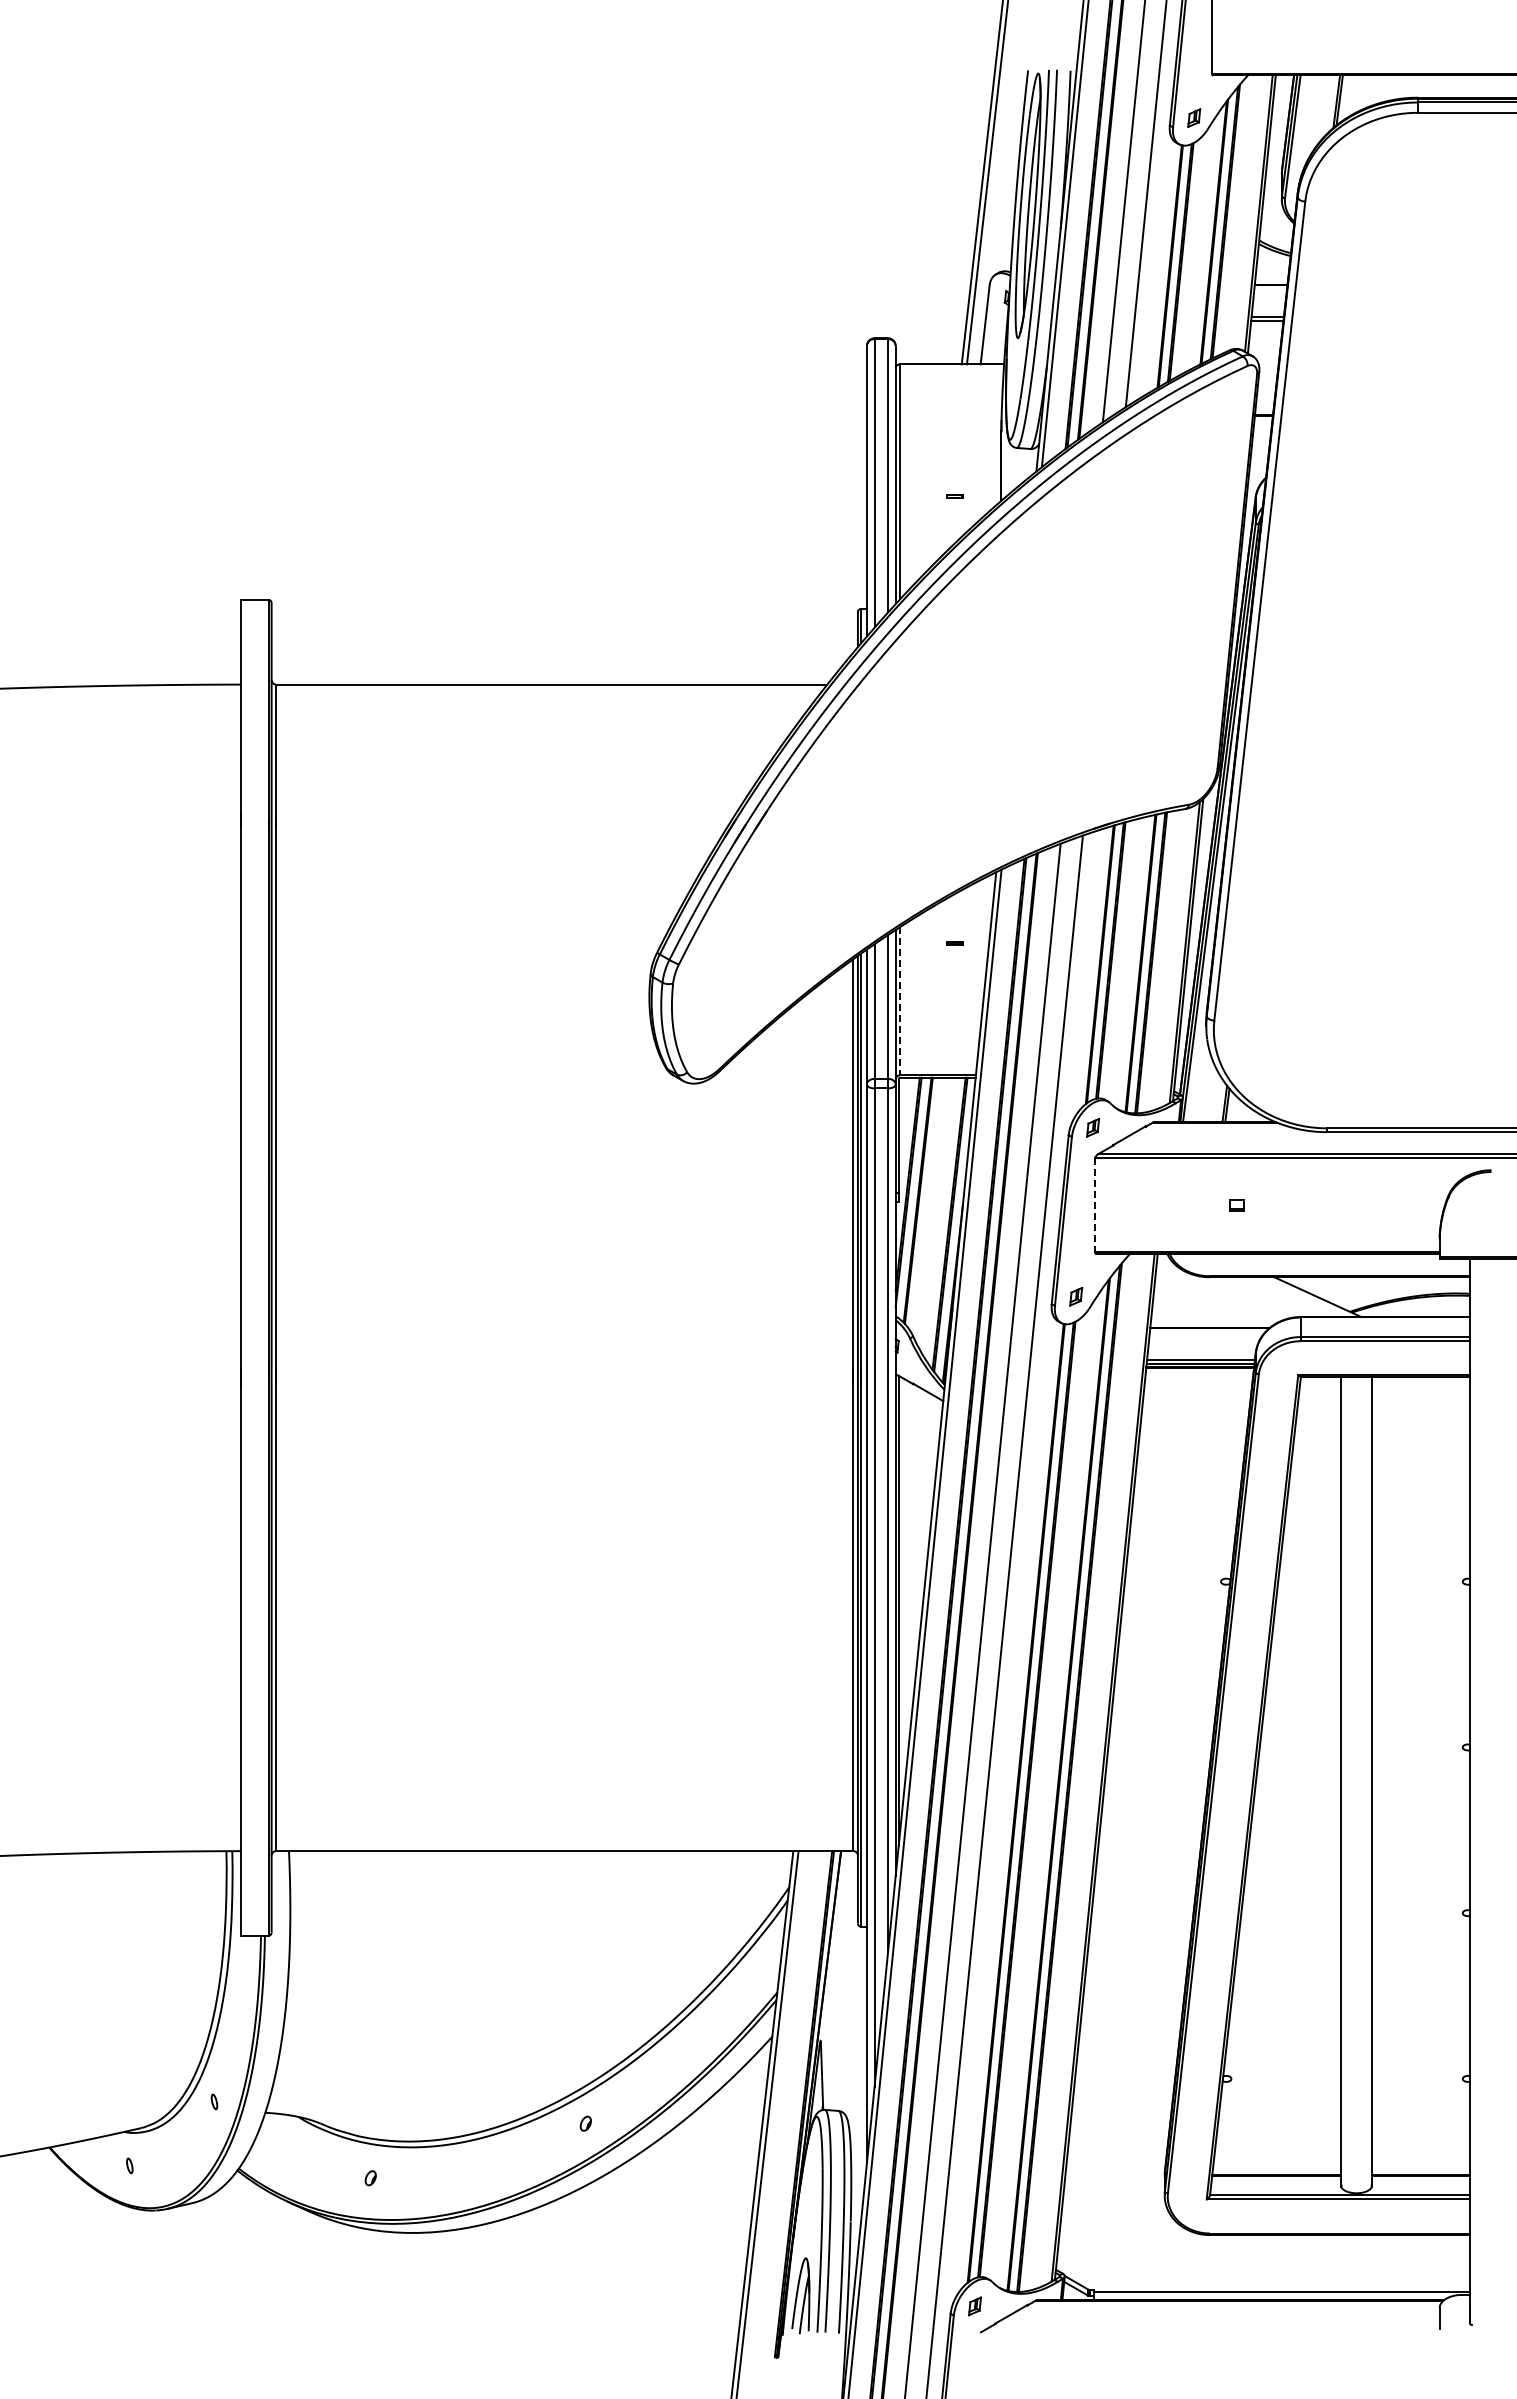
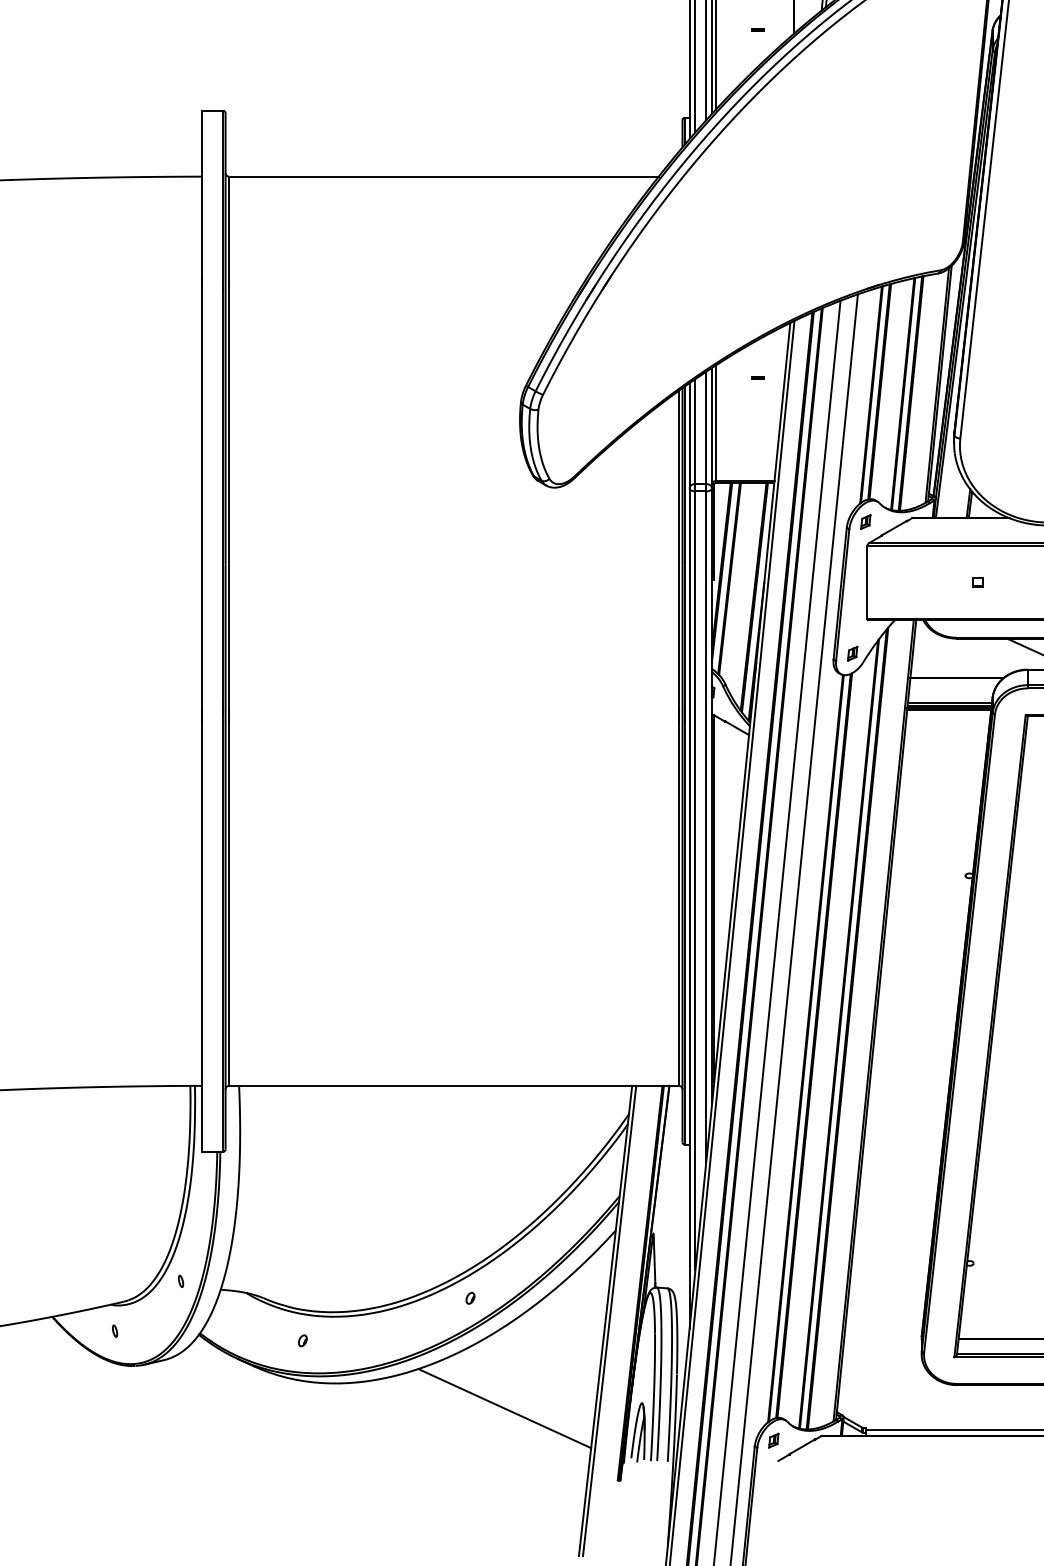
line: (900, 1001) -> (715, 423), dashed -> solid
line: (1095, 1205) -> (867, 582), dashed -> solid
line: (629, 2264) -> (504, 1408), added

